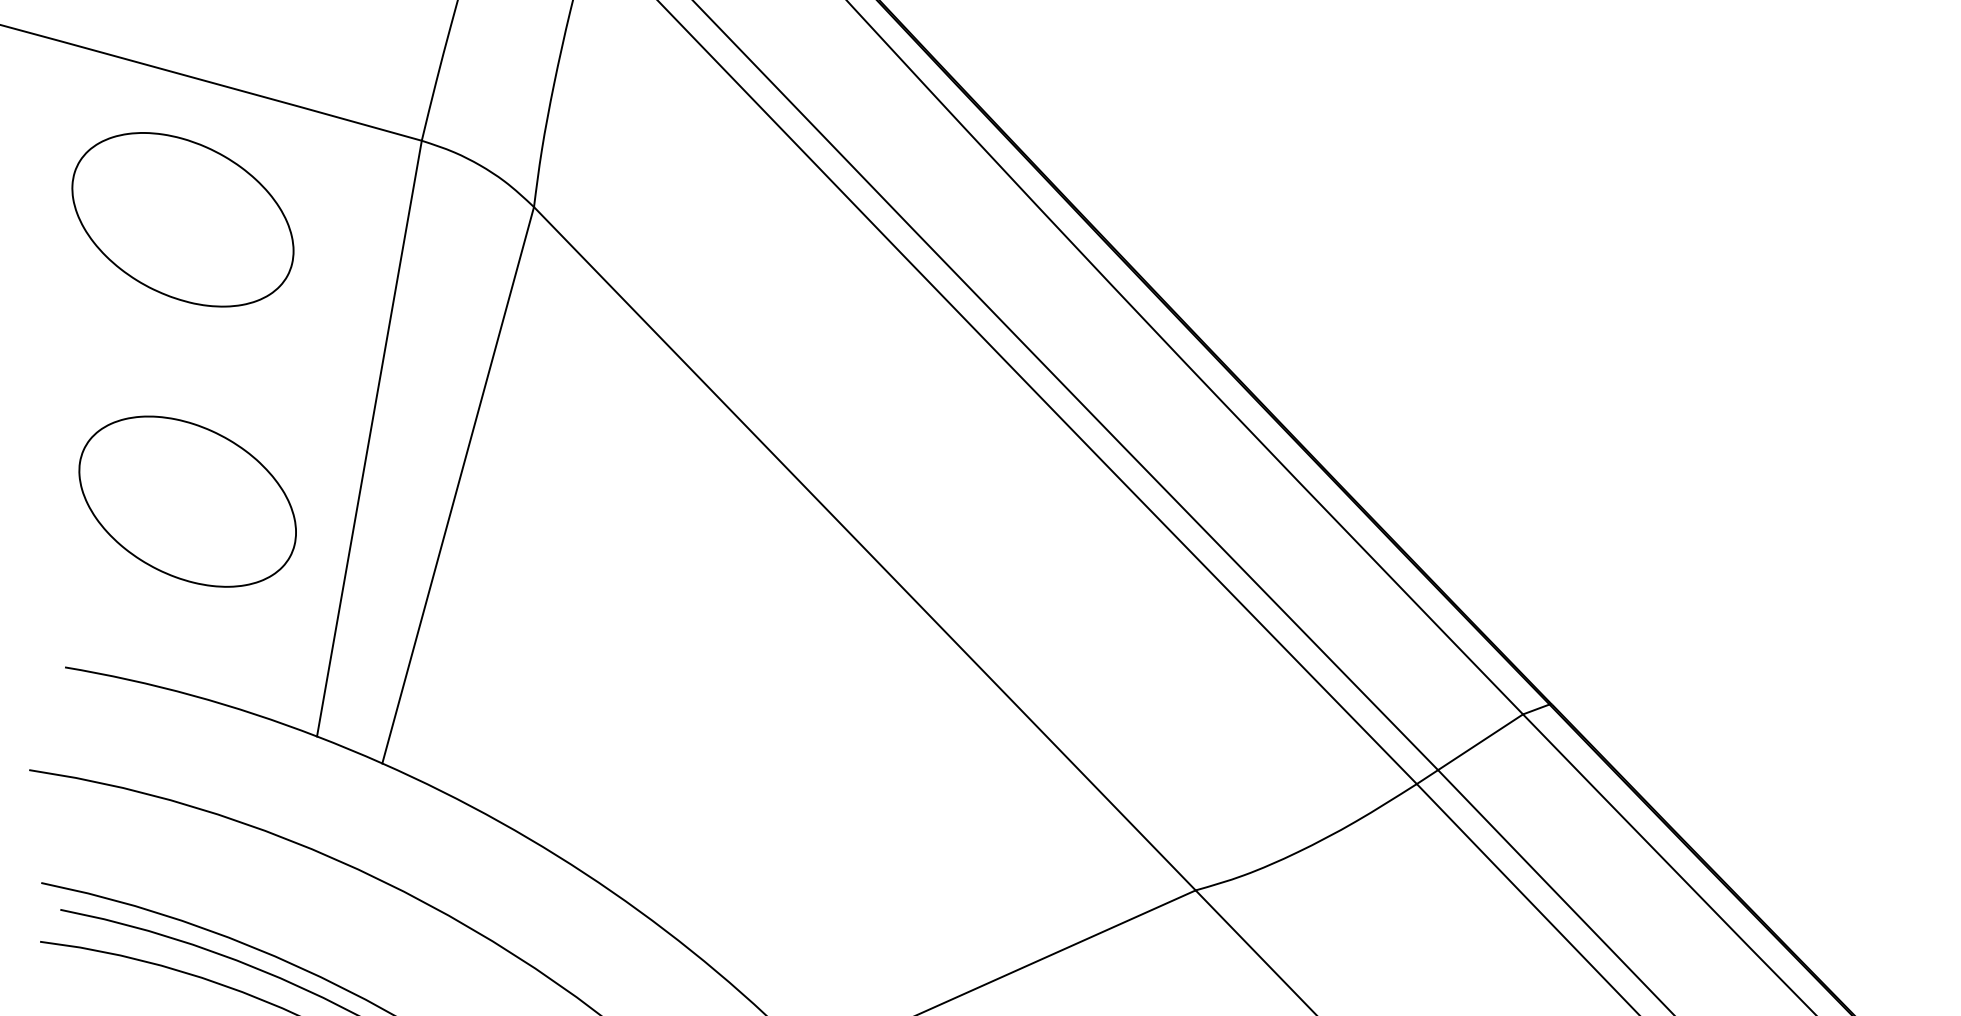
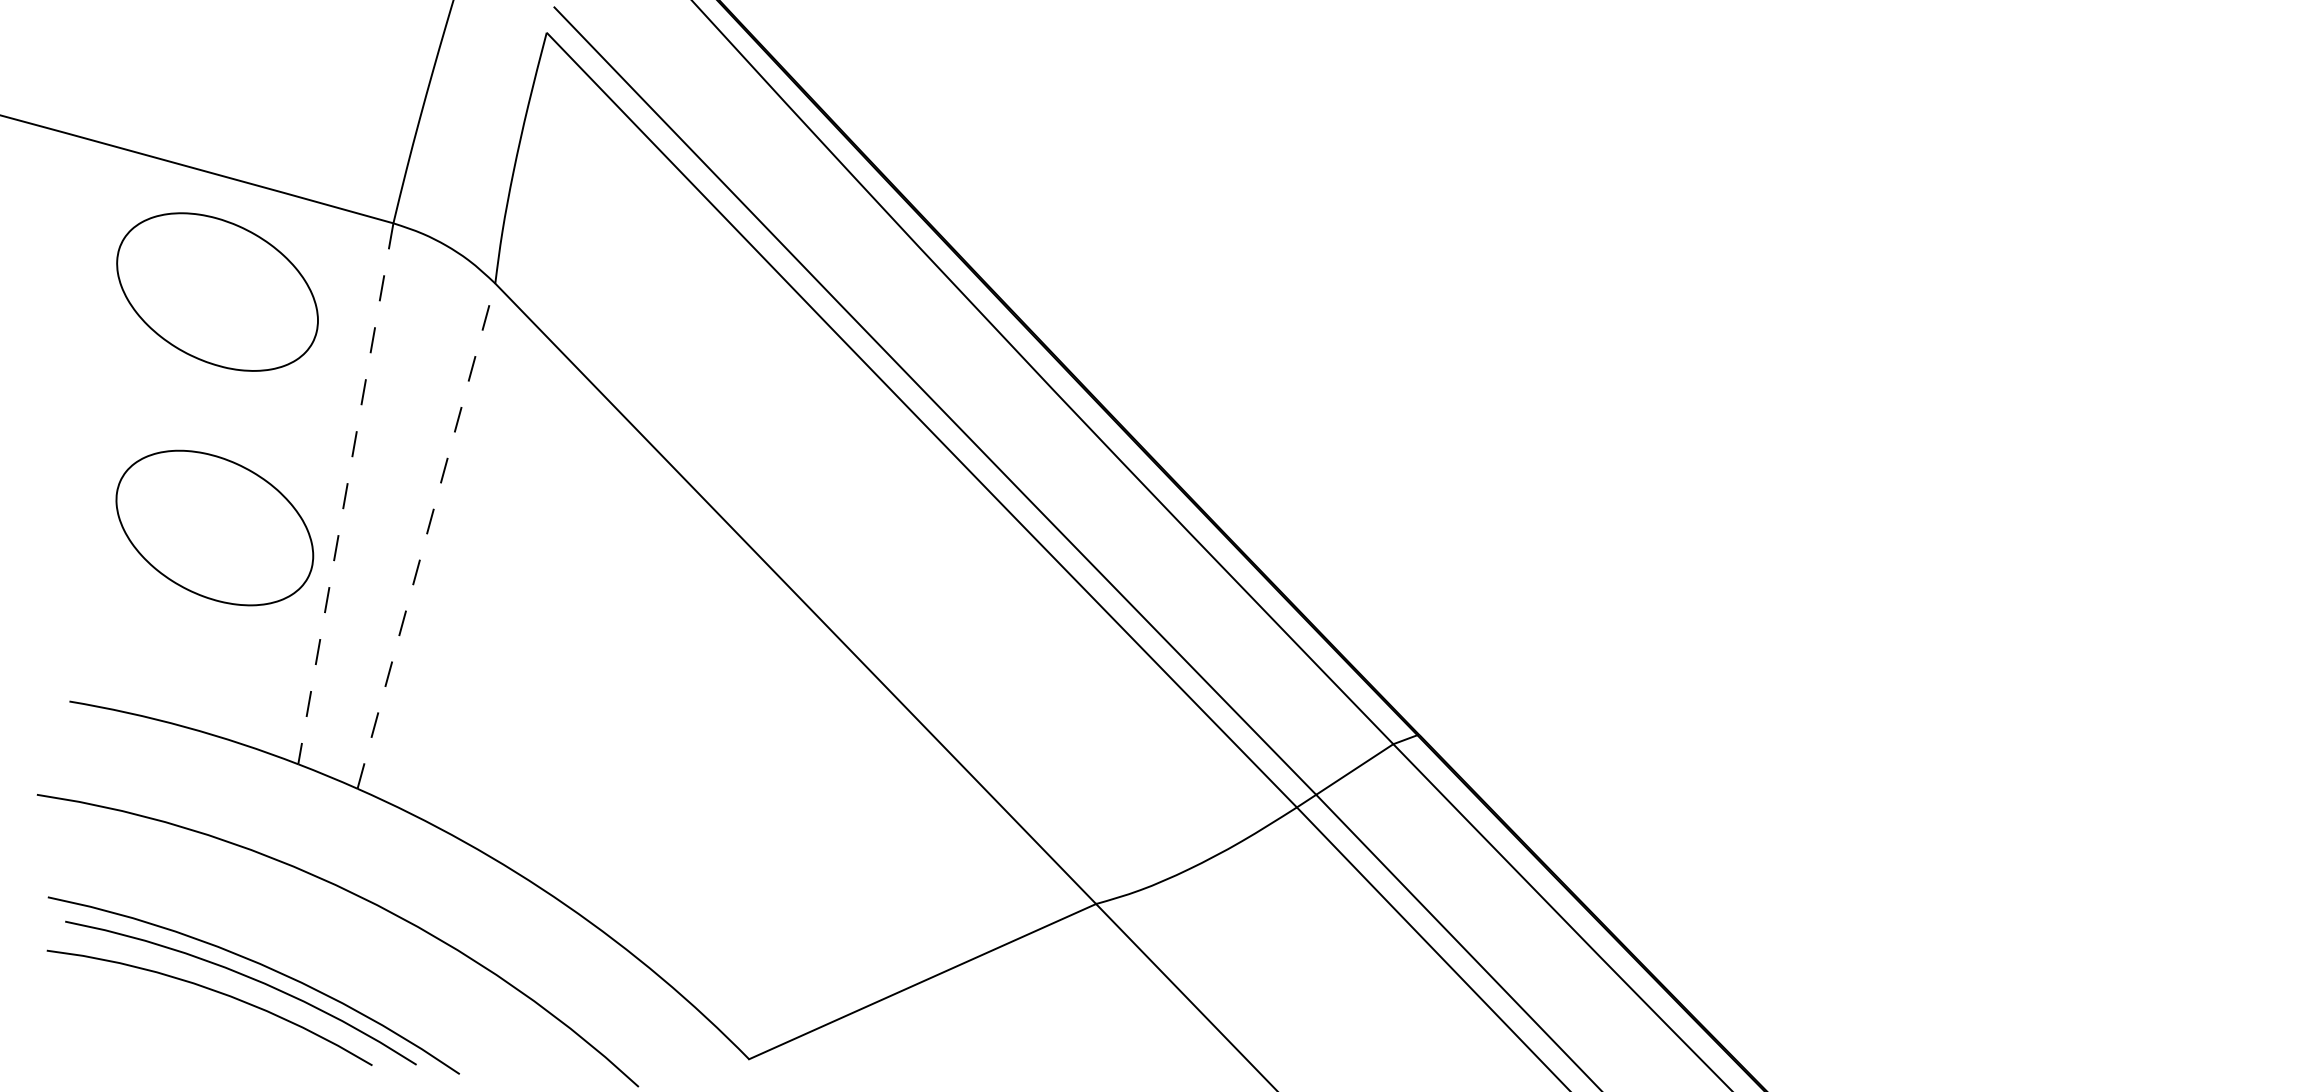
part: (182, 219) -> (217, 291), moved
line: (369, 438) -> (345, 493), solid -> dashed
line: (458, 485) -> (426, 536), solid -> dashed
part: (187, 501) -> (214, 527), moved

